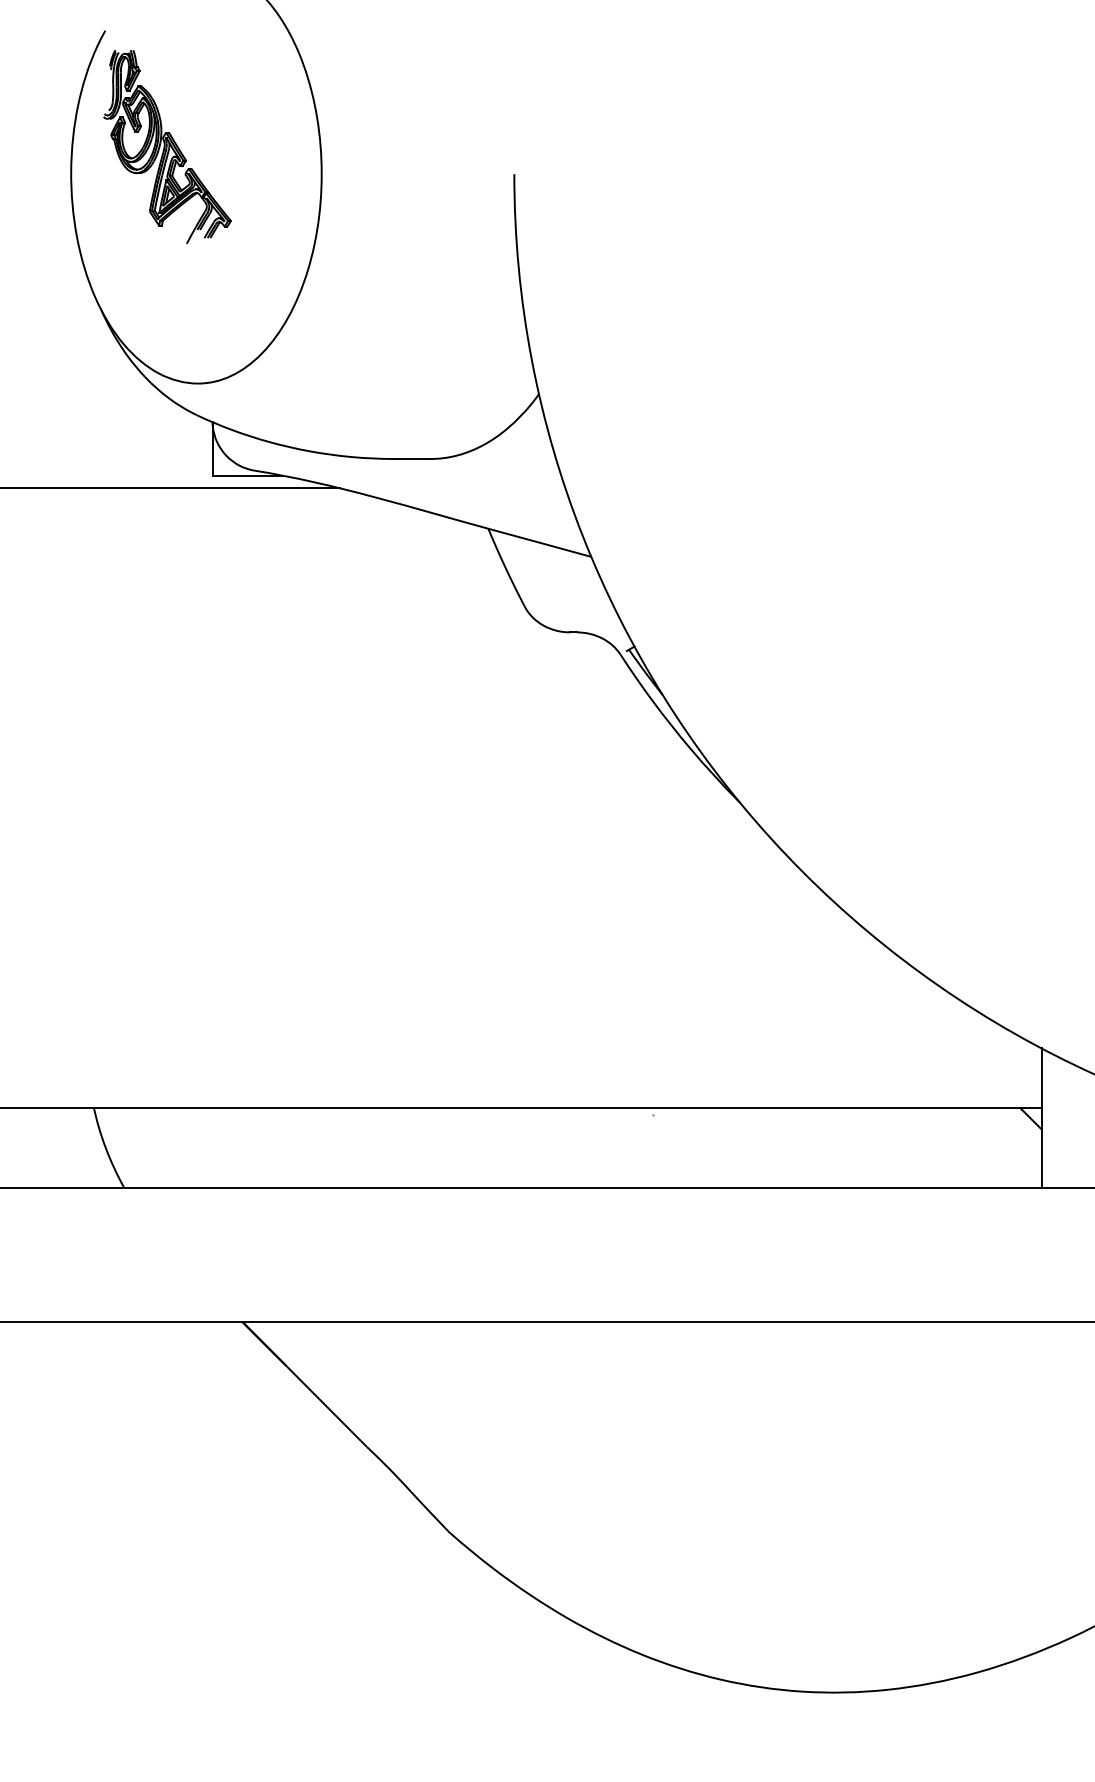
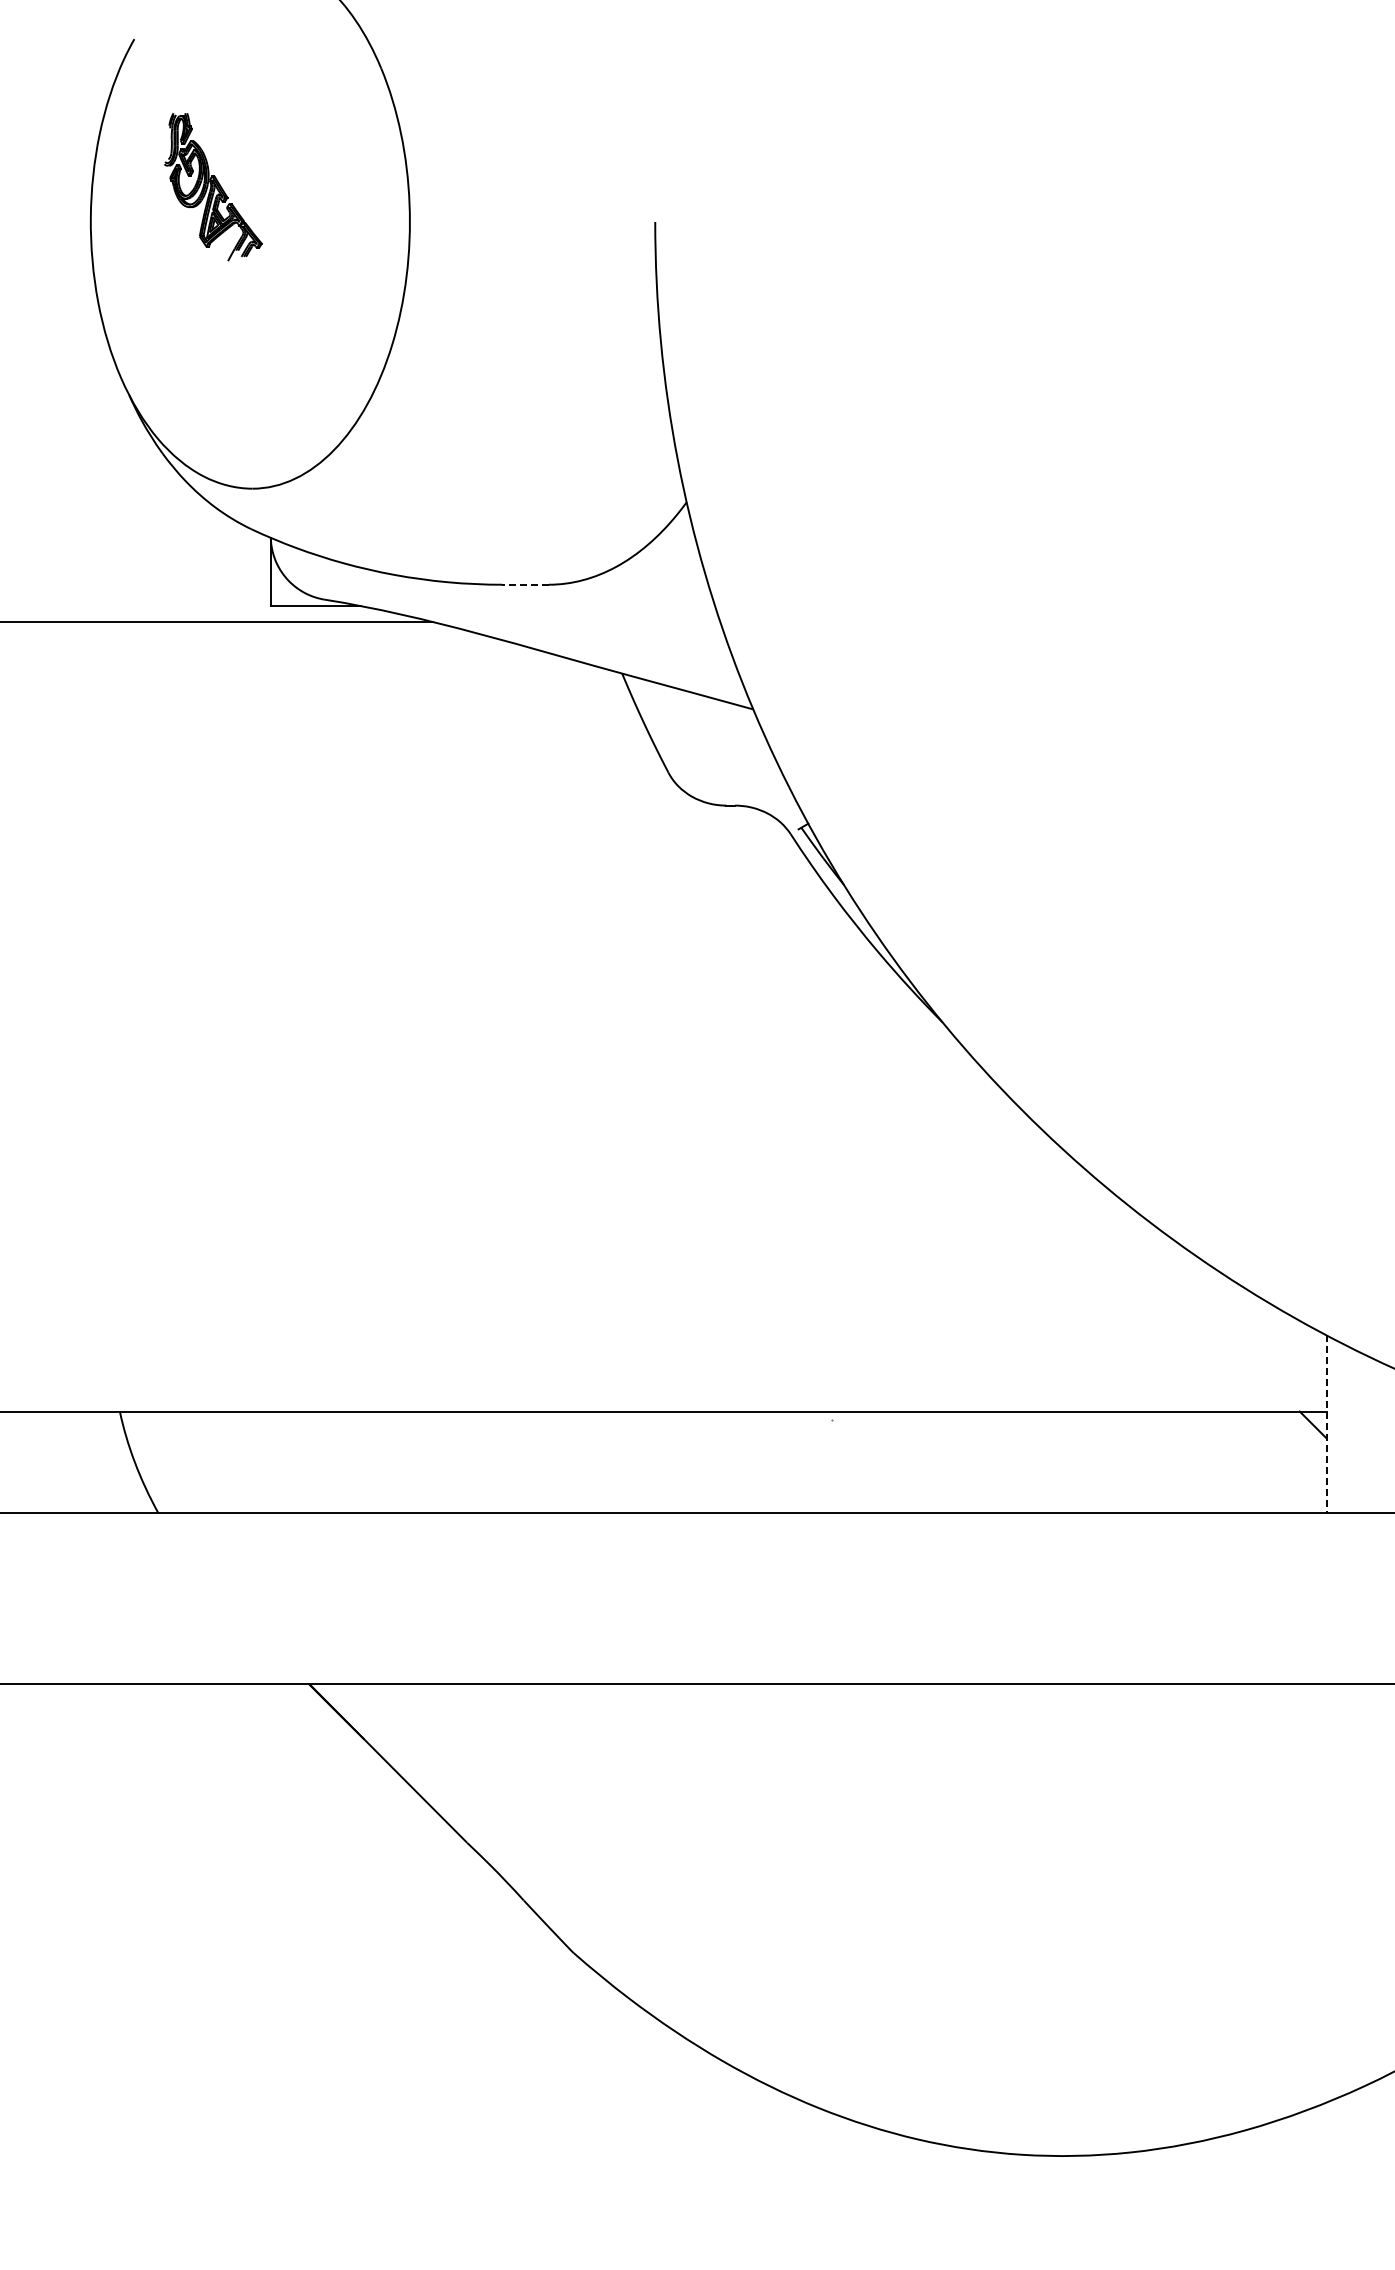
part: (166, 146) -> (212, 186), size x0.6
line: (412, 458) -> (525, 584), solid -> dashed
line: (1042, 1118) -> (1327, 1424), solid -> dashed

